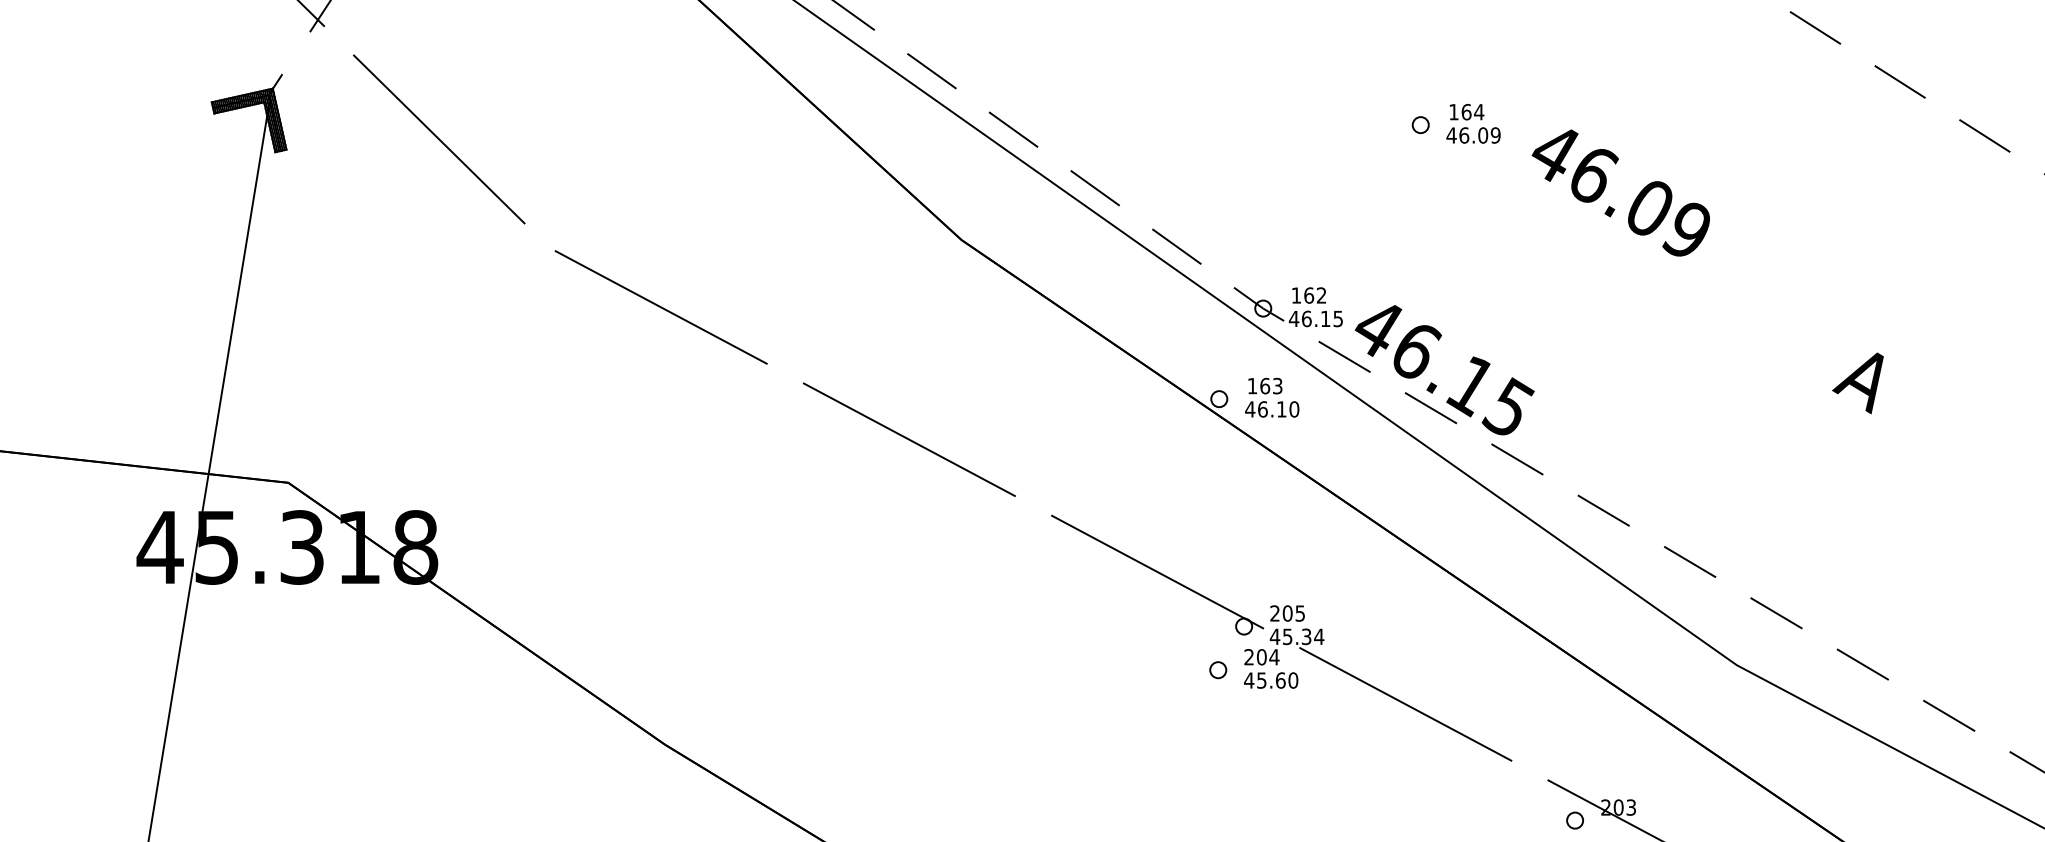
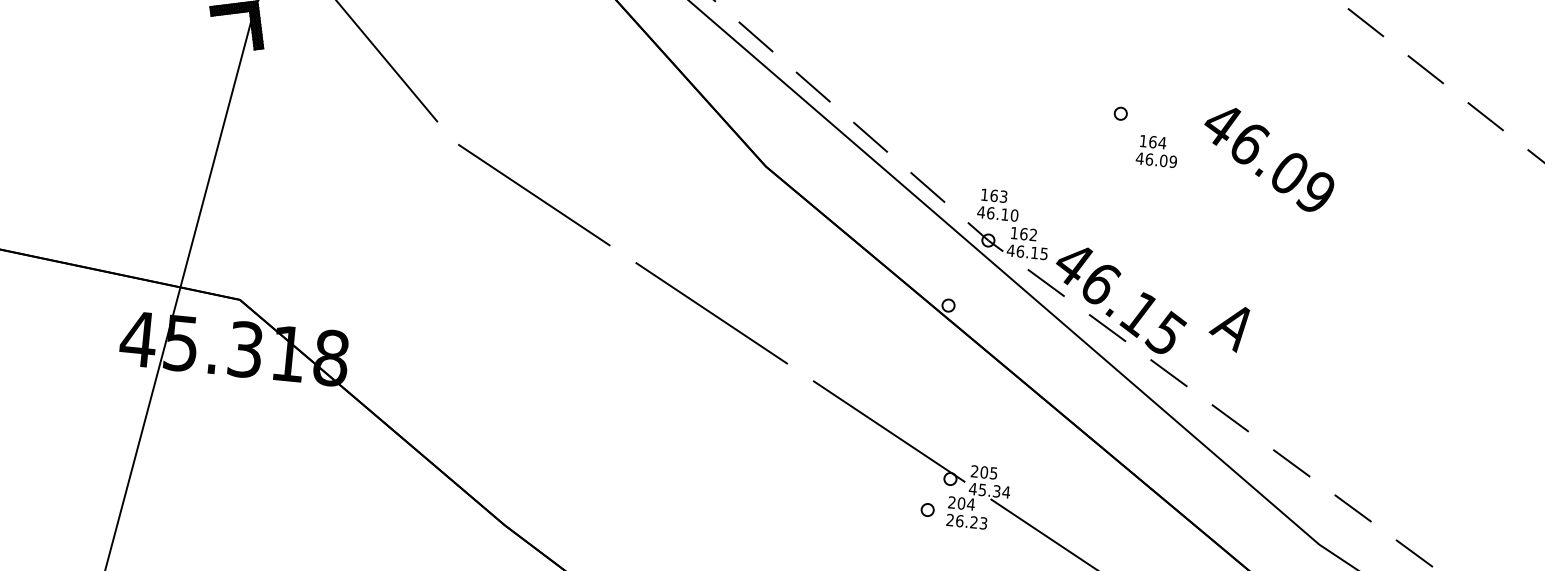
text: (1473, 123) -> (1157, 151), moved
text: (1620, 192) -> (1268, 159), moved
text: (1857, 383) -> (1228, 328), moved
text: (1272, 397) -> (998, 204), moved
text: (1271, 680) -> (967, 521), 45.60 -> 26.23

